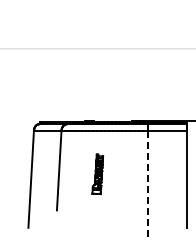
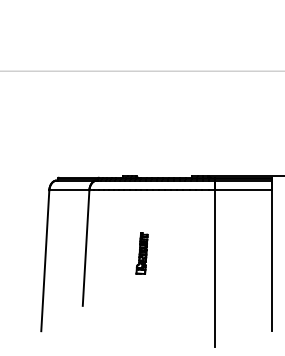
part: (97, 174) -> (141, 253), size x0.71
line: (147, 184) -> (214, 268), dashed -> solid

